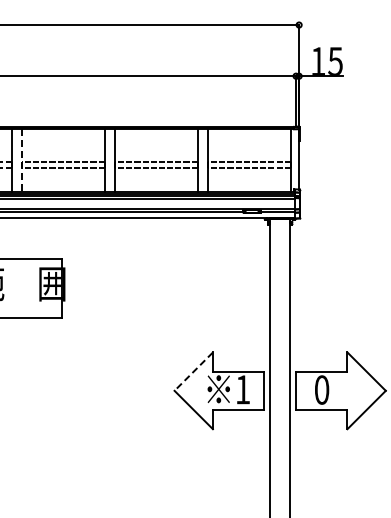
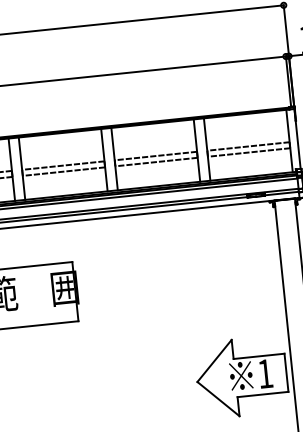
line: (21, 161) -> (21, 169), dashed -> solid
line: (193, 372) -> (214, 361), dashed -> solid

